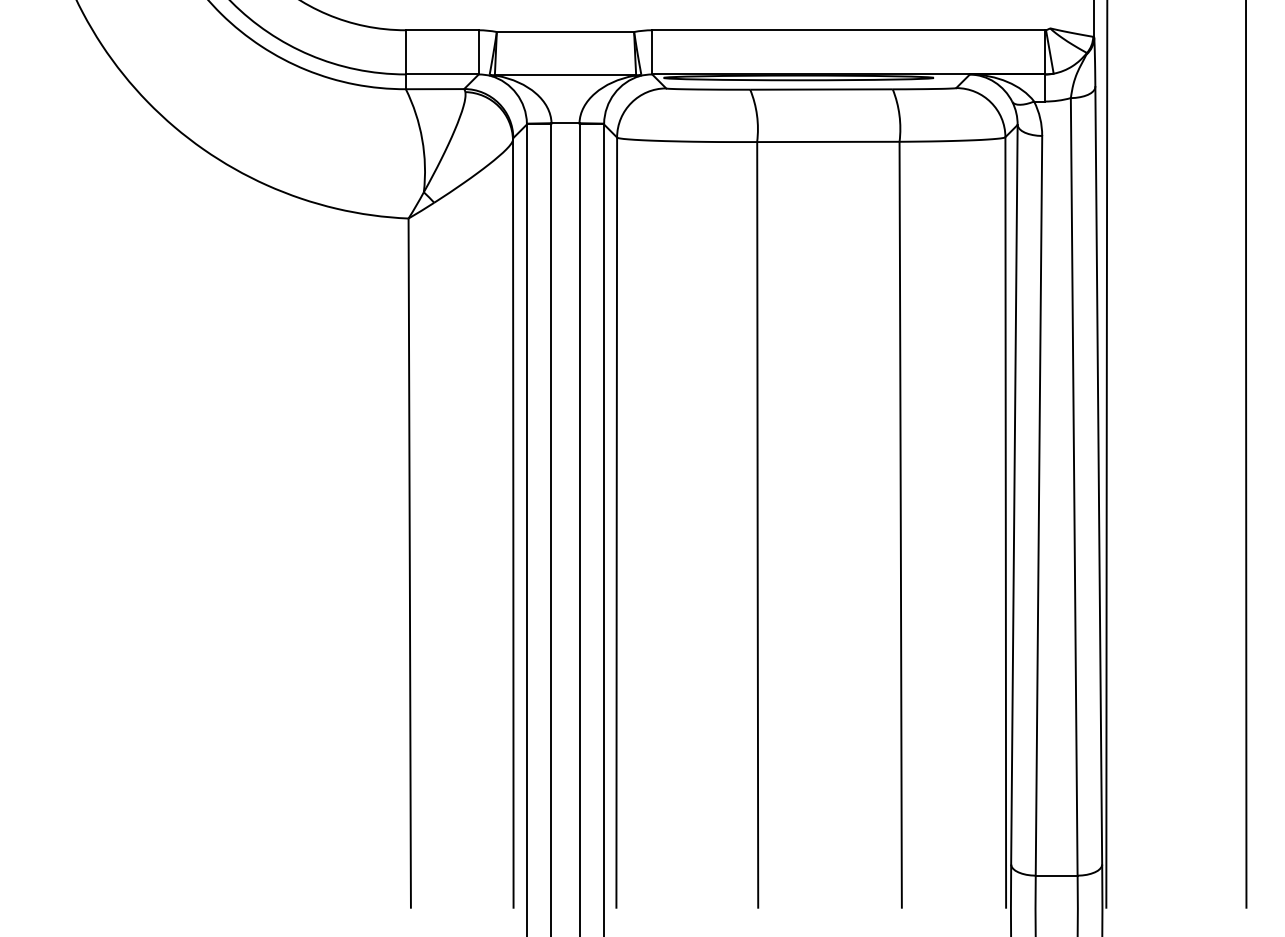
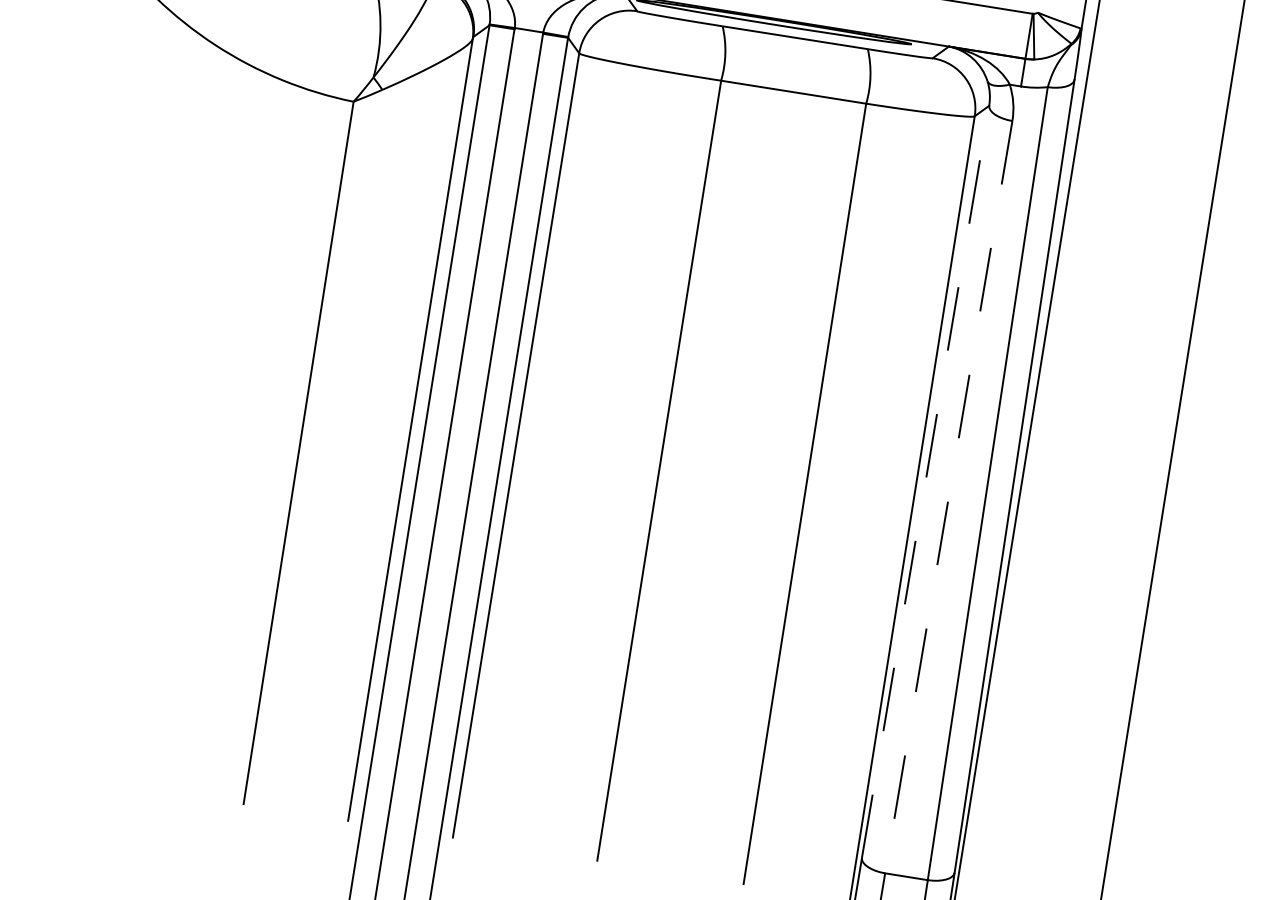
line: (1014, 494) -> (925, 481), solid -> dashed
line: (1038, 505) -> (948, 496), solid -> dashed

